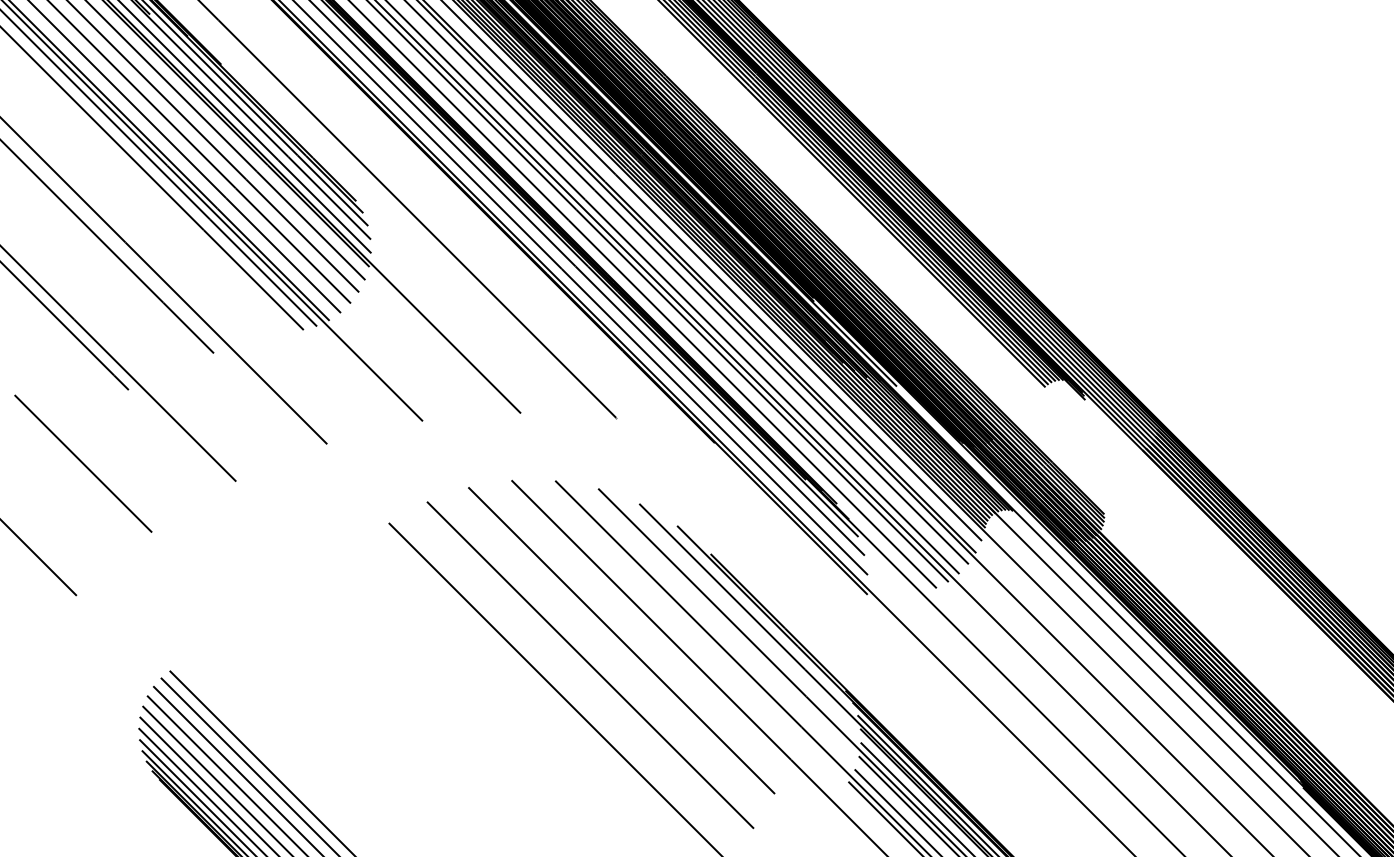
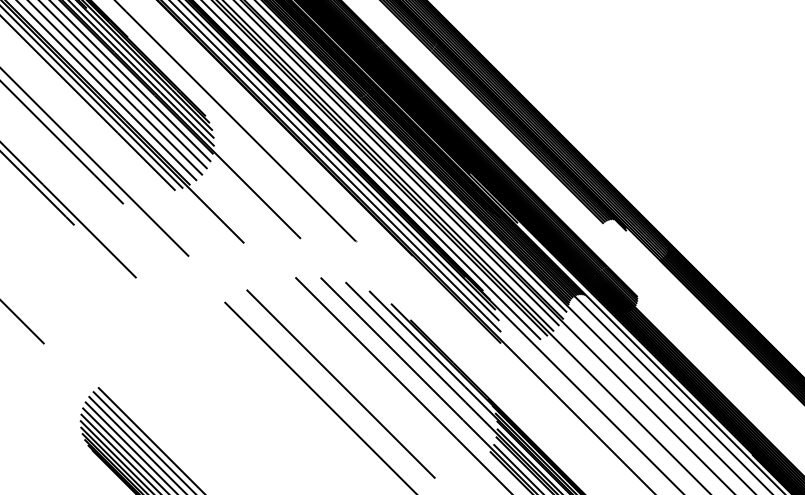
line: (82, 463) -> (47, 267), removed
line: (620, 639) -> (358, 369), removed

